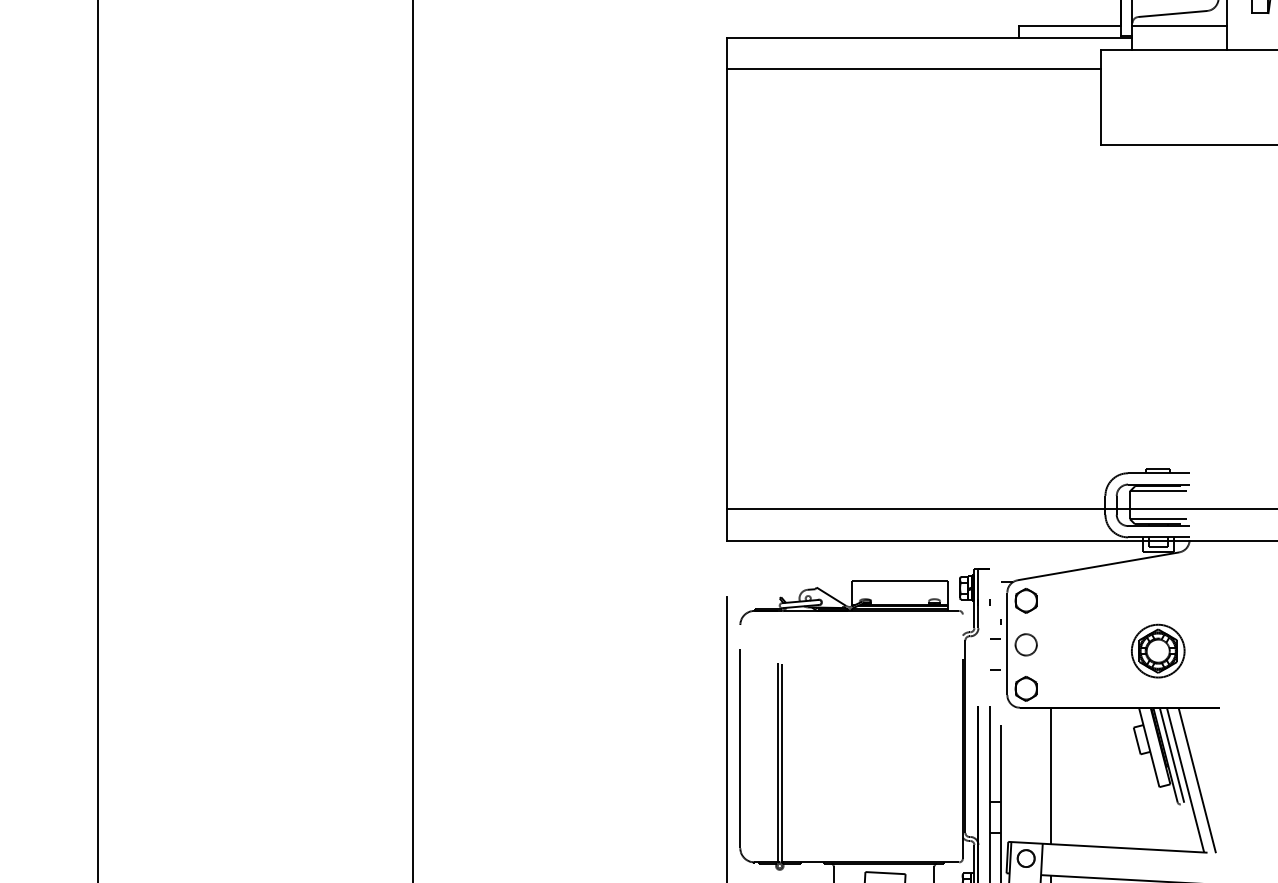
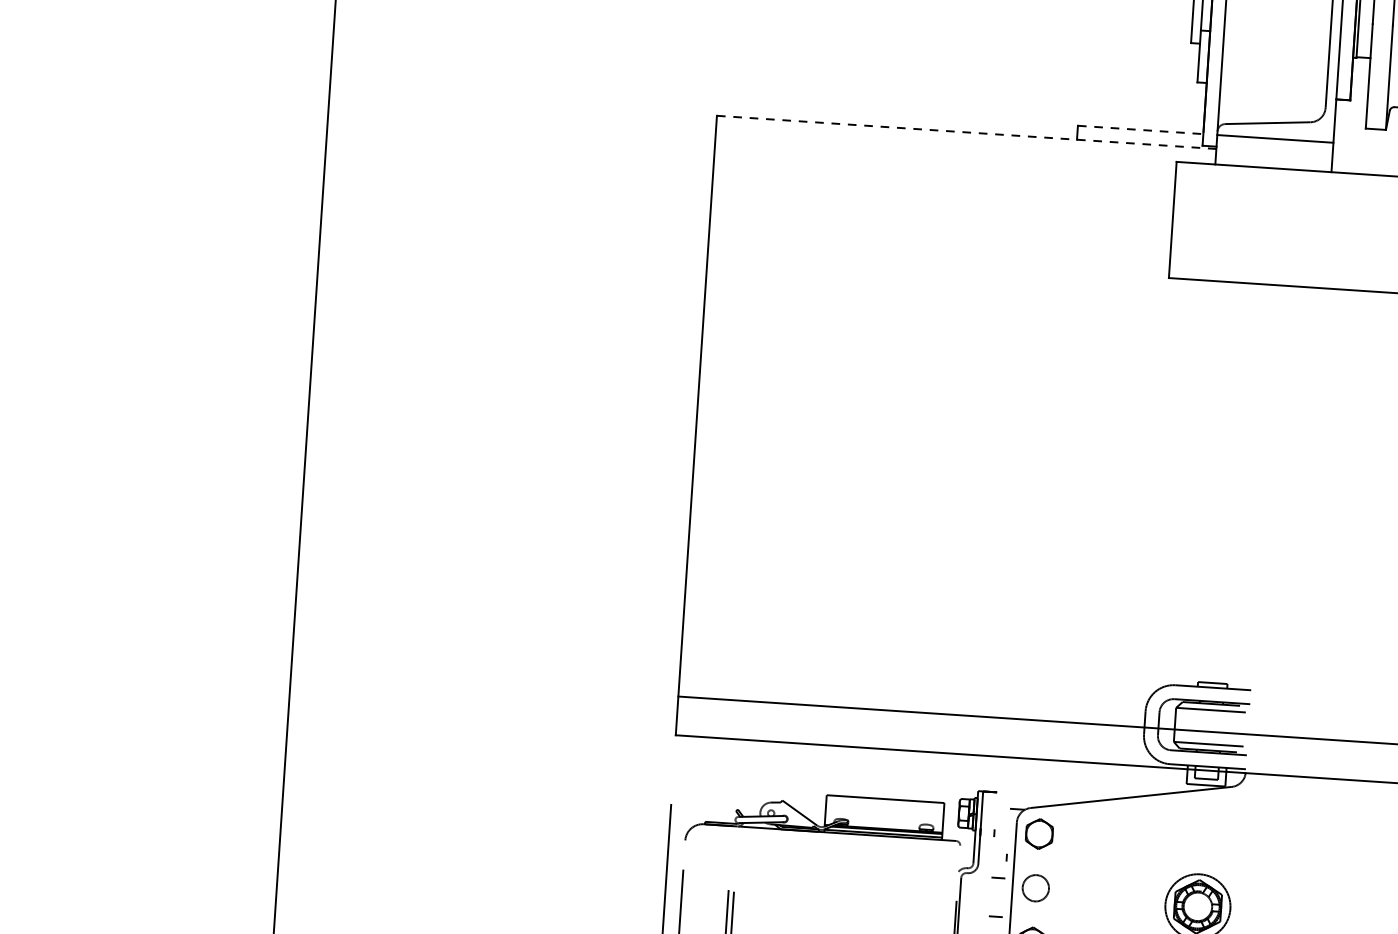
line: (1070, 26) -> (1140, 130), solid -> dashed
line: (929, 37) -> (966, 132), solid -> dashed
line: (914, 69) -> (945, 170), removed

